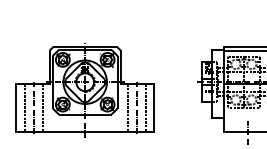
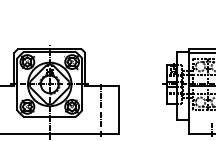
line: (42, 107) -> (7, 109), removed
line: (127, 107) -> (92, 109), removed
line: (145, 107) -> (110, 109), removed

